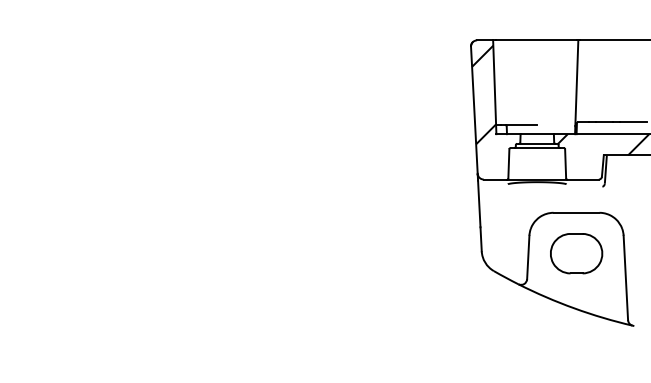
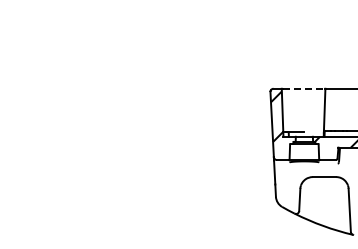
line: (537, 39) -> (304, 88), solid -> dashed
part: (576, 252) -> (324, 197), removed

